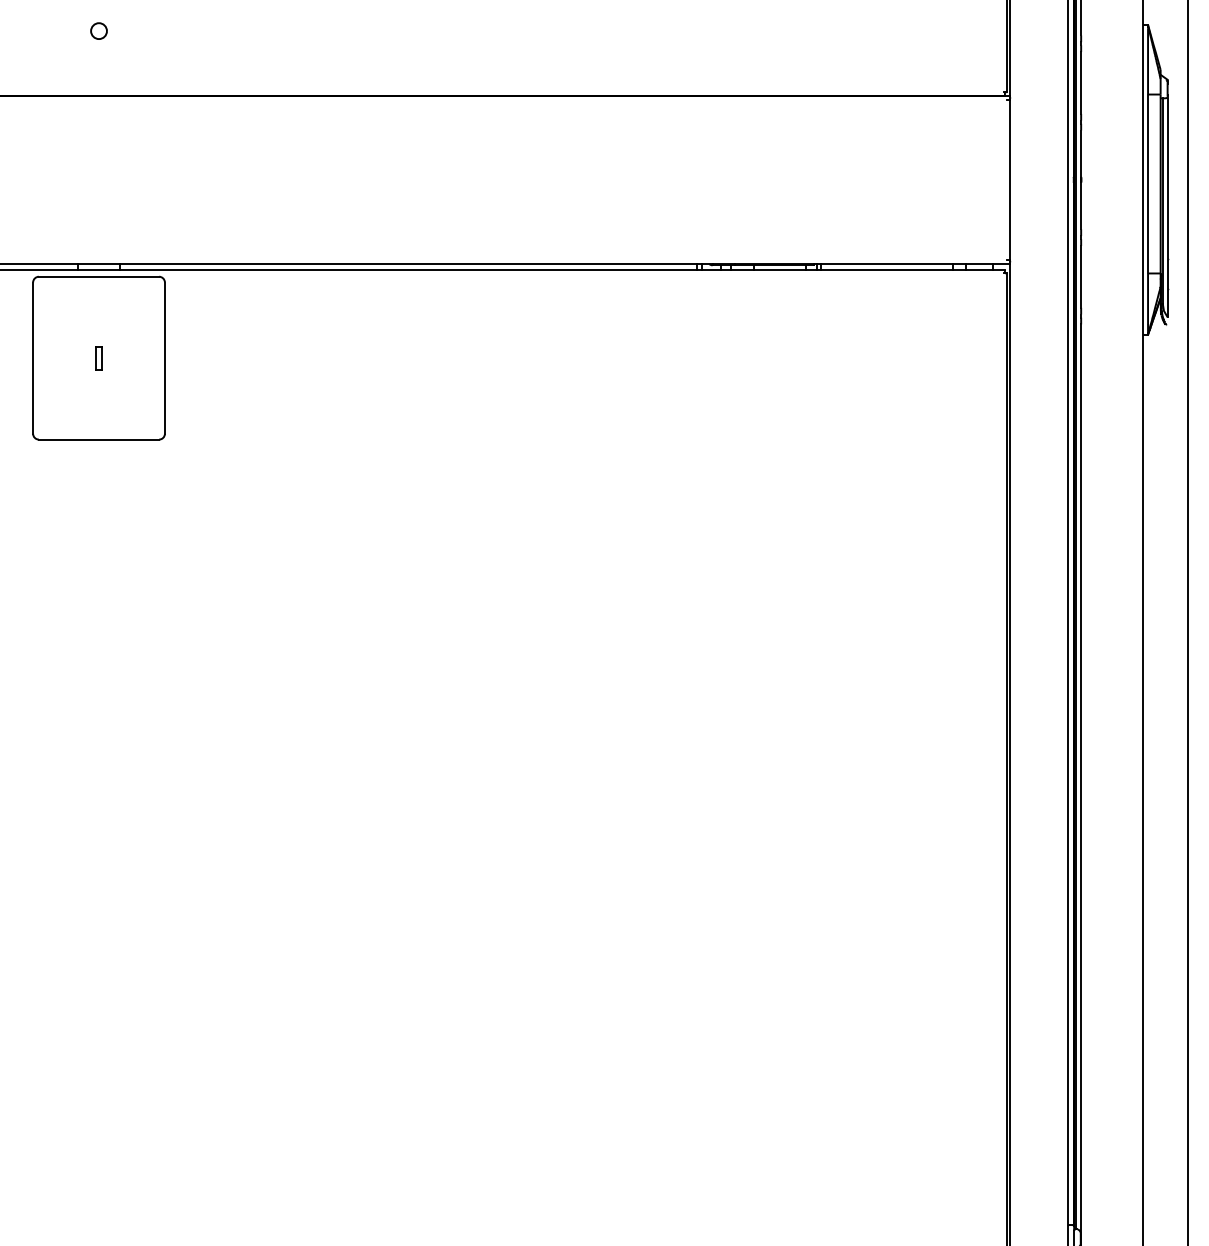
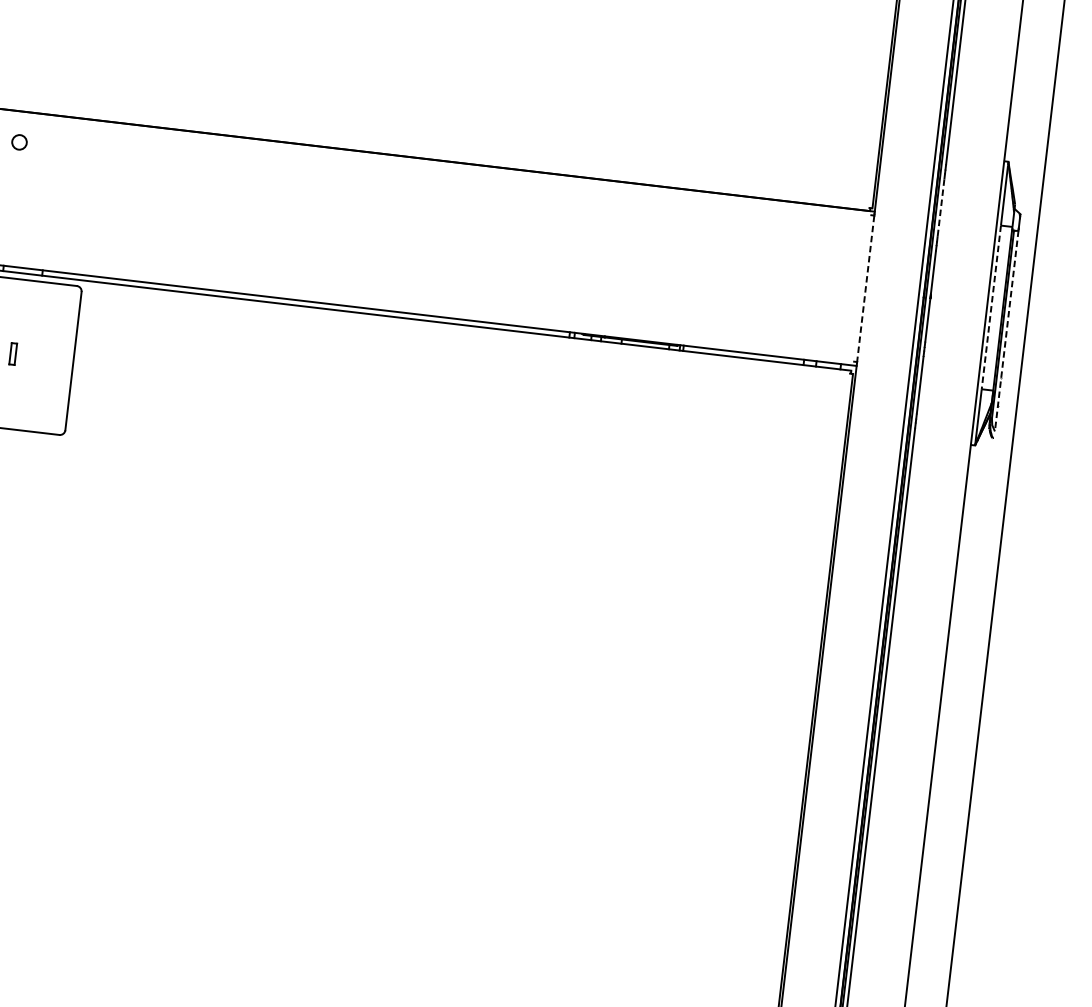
circle: (98, 30) -> (19, 141), moved
line: (1081, 83) -> (941, 208), solid -> dashed
line: (1010, 179) -> (866, 288), solid -> dashed
line: (1148, 184) -> (991, 307), solid -> dashed
line: (1167, 207) -> (1006, 331), solid -> dashed

